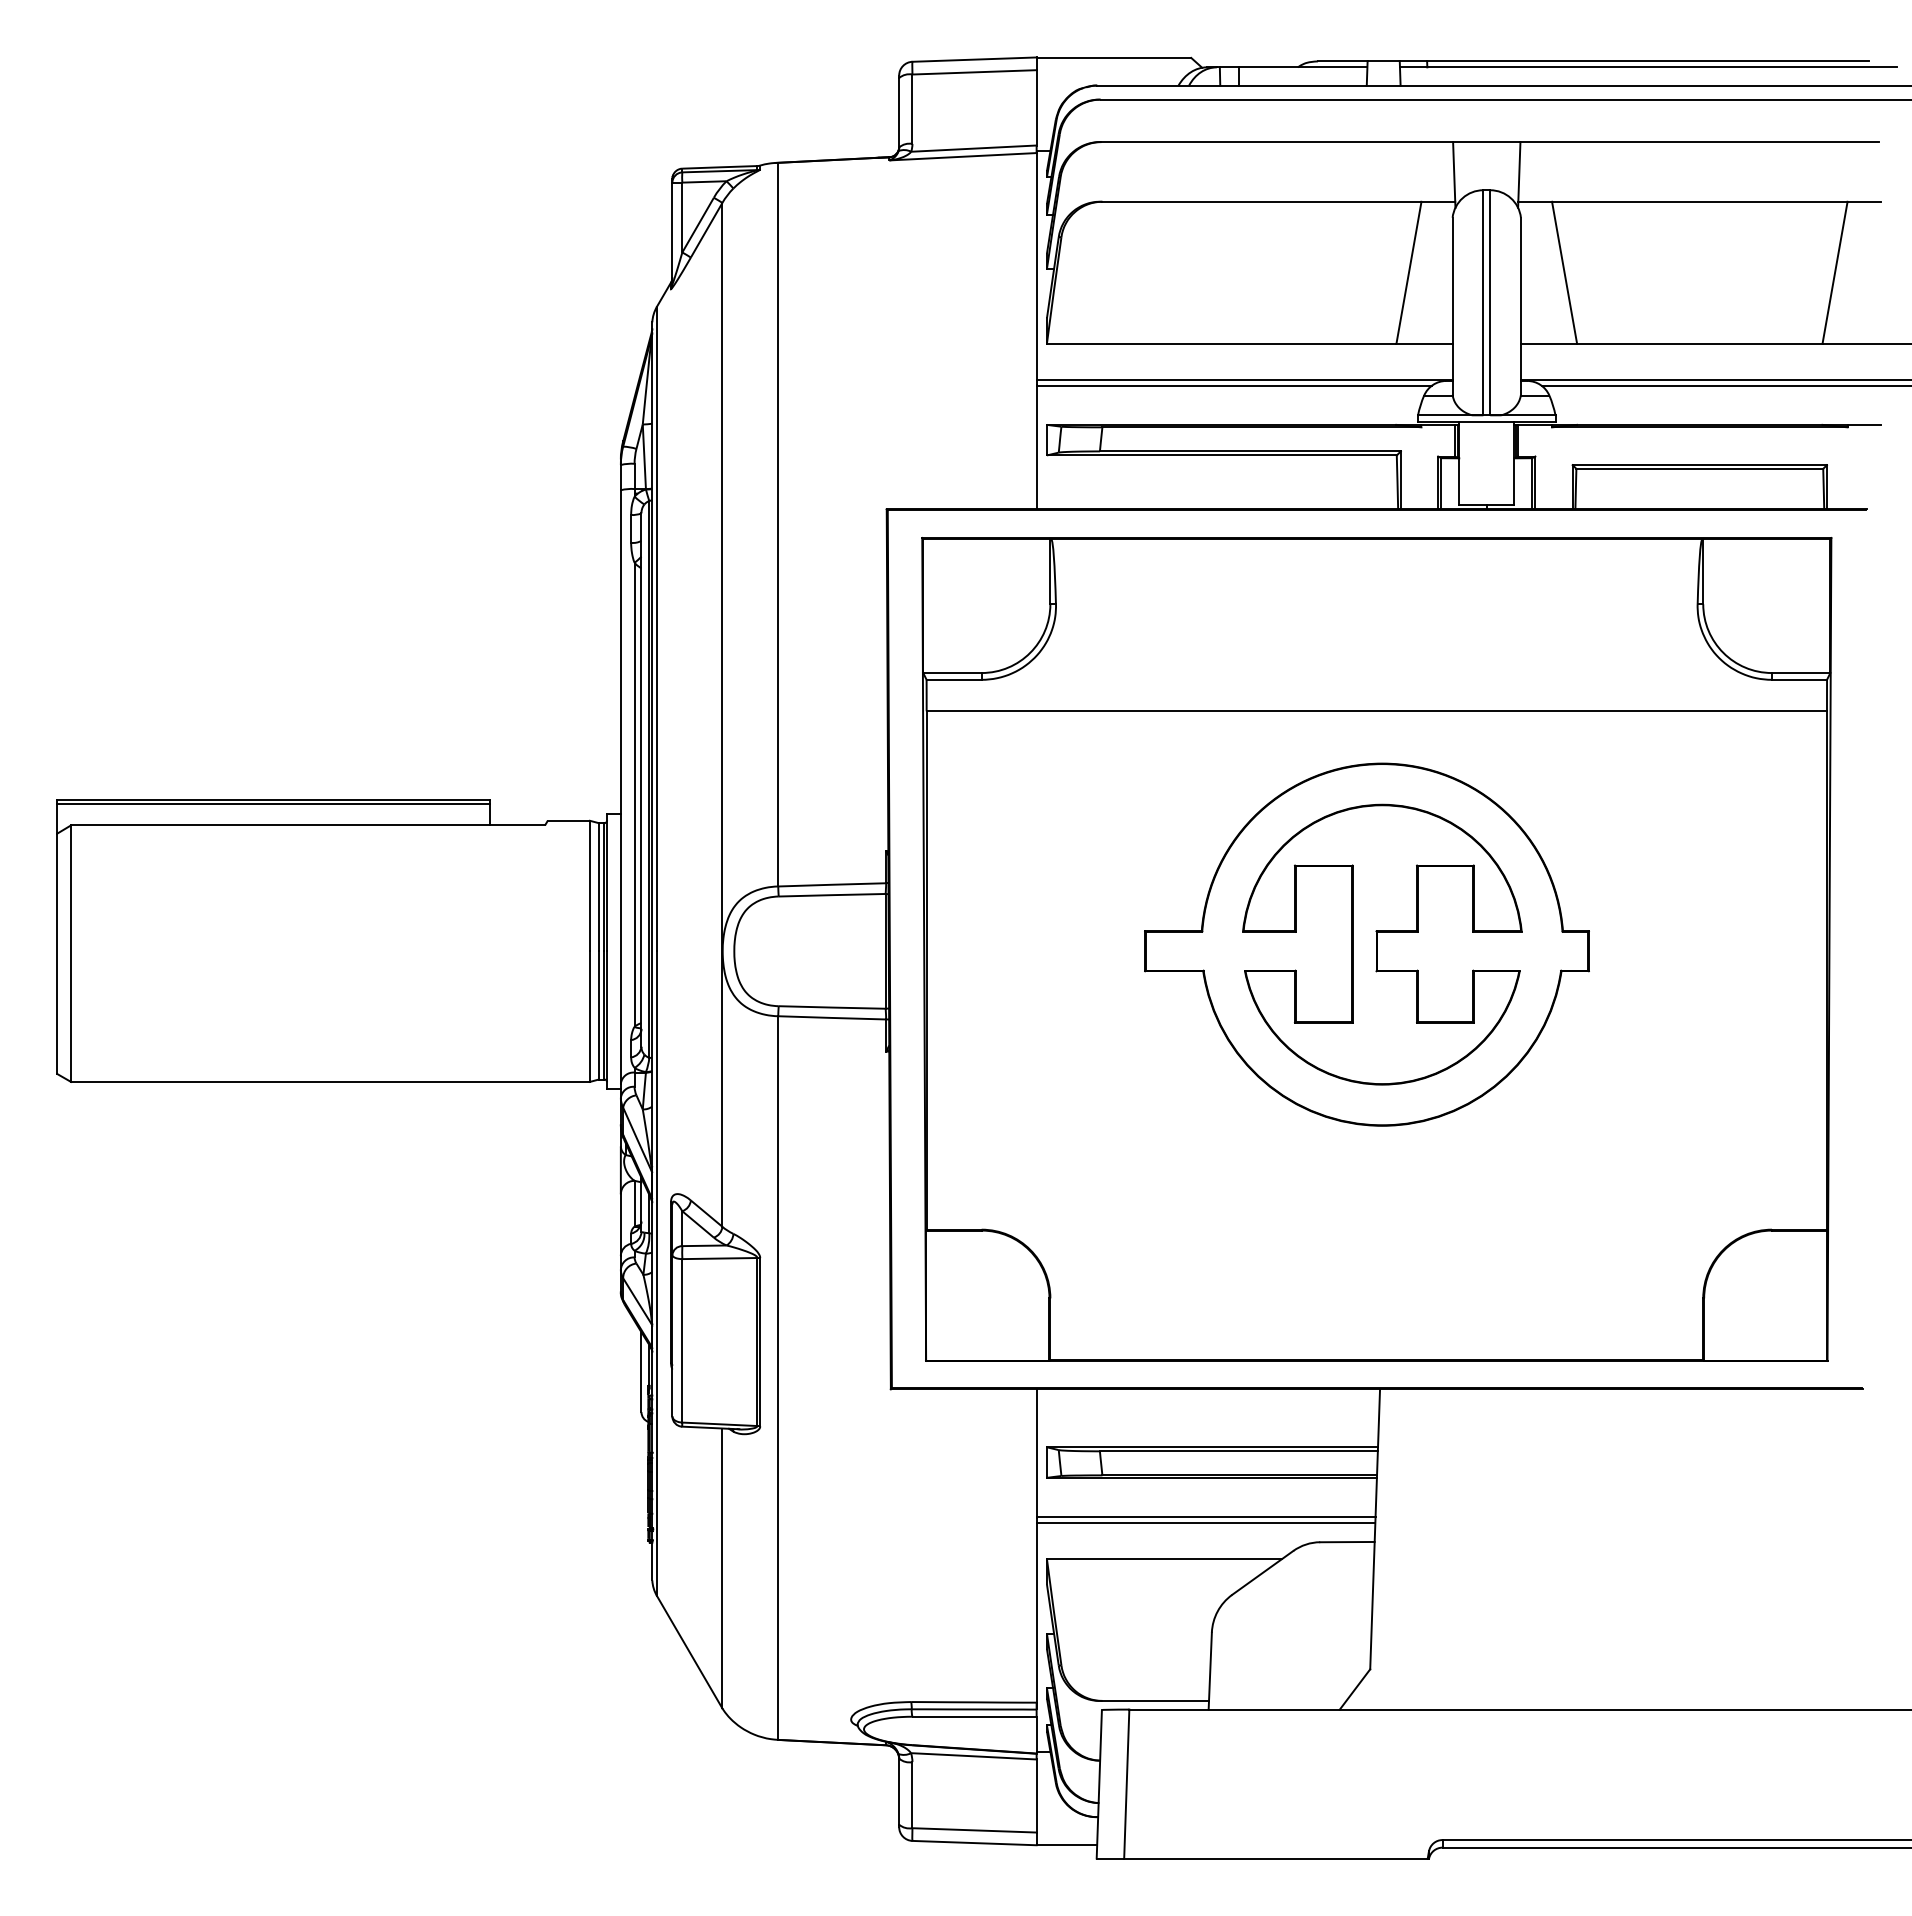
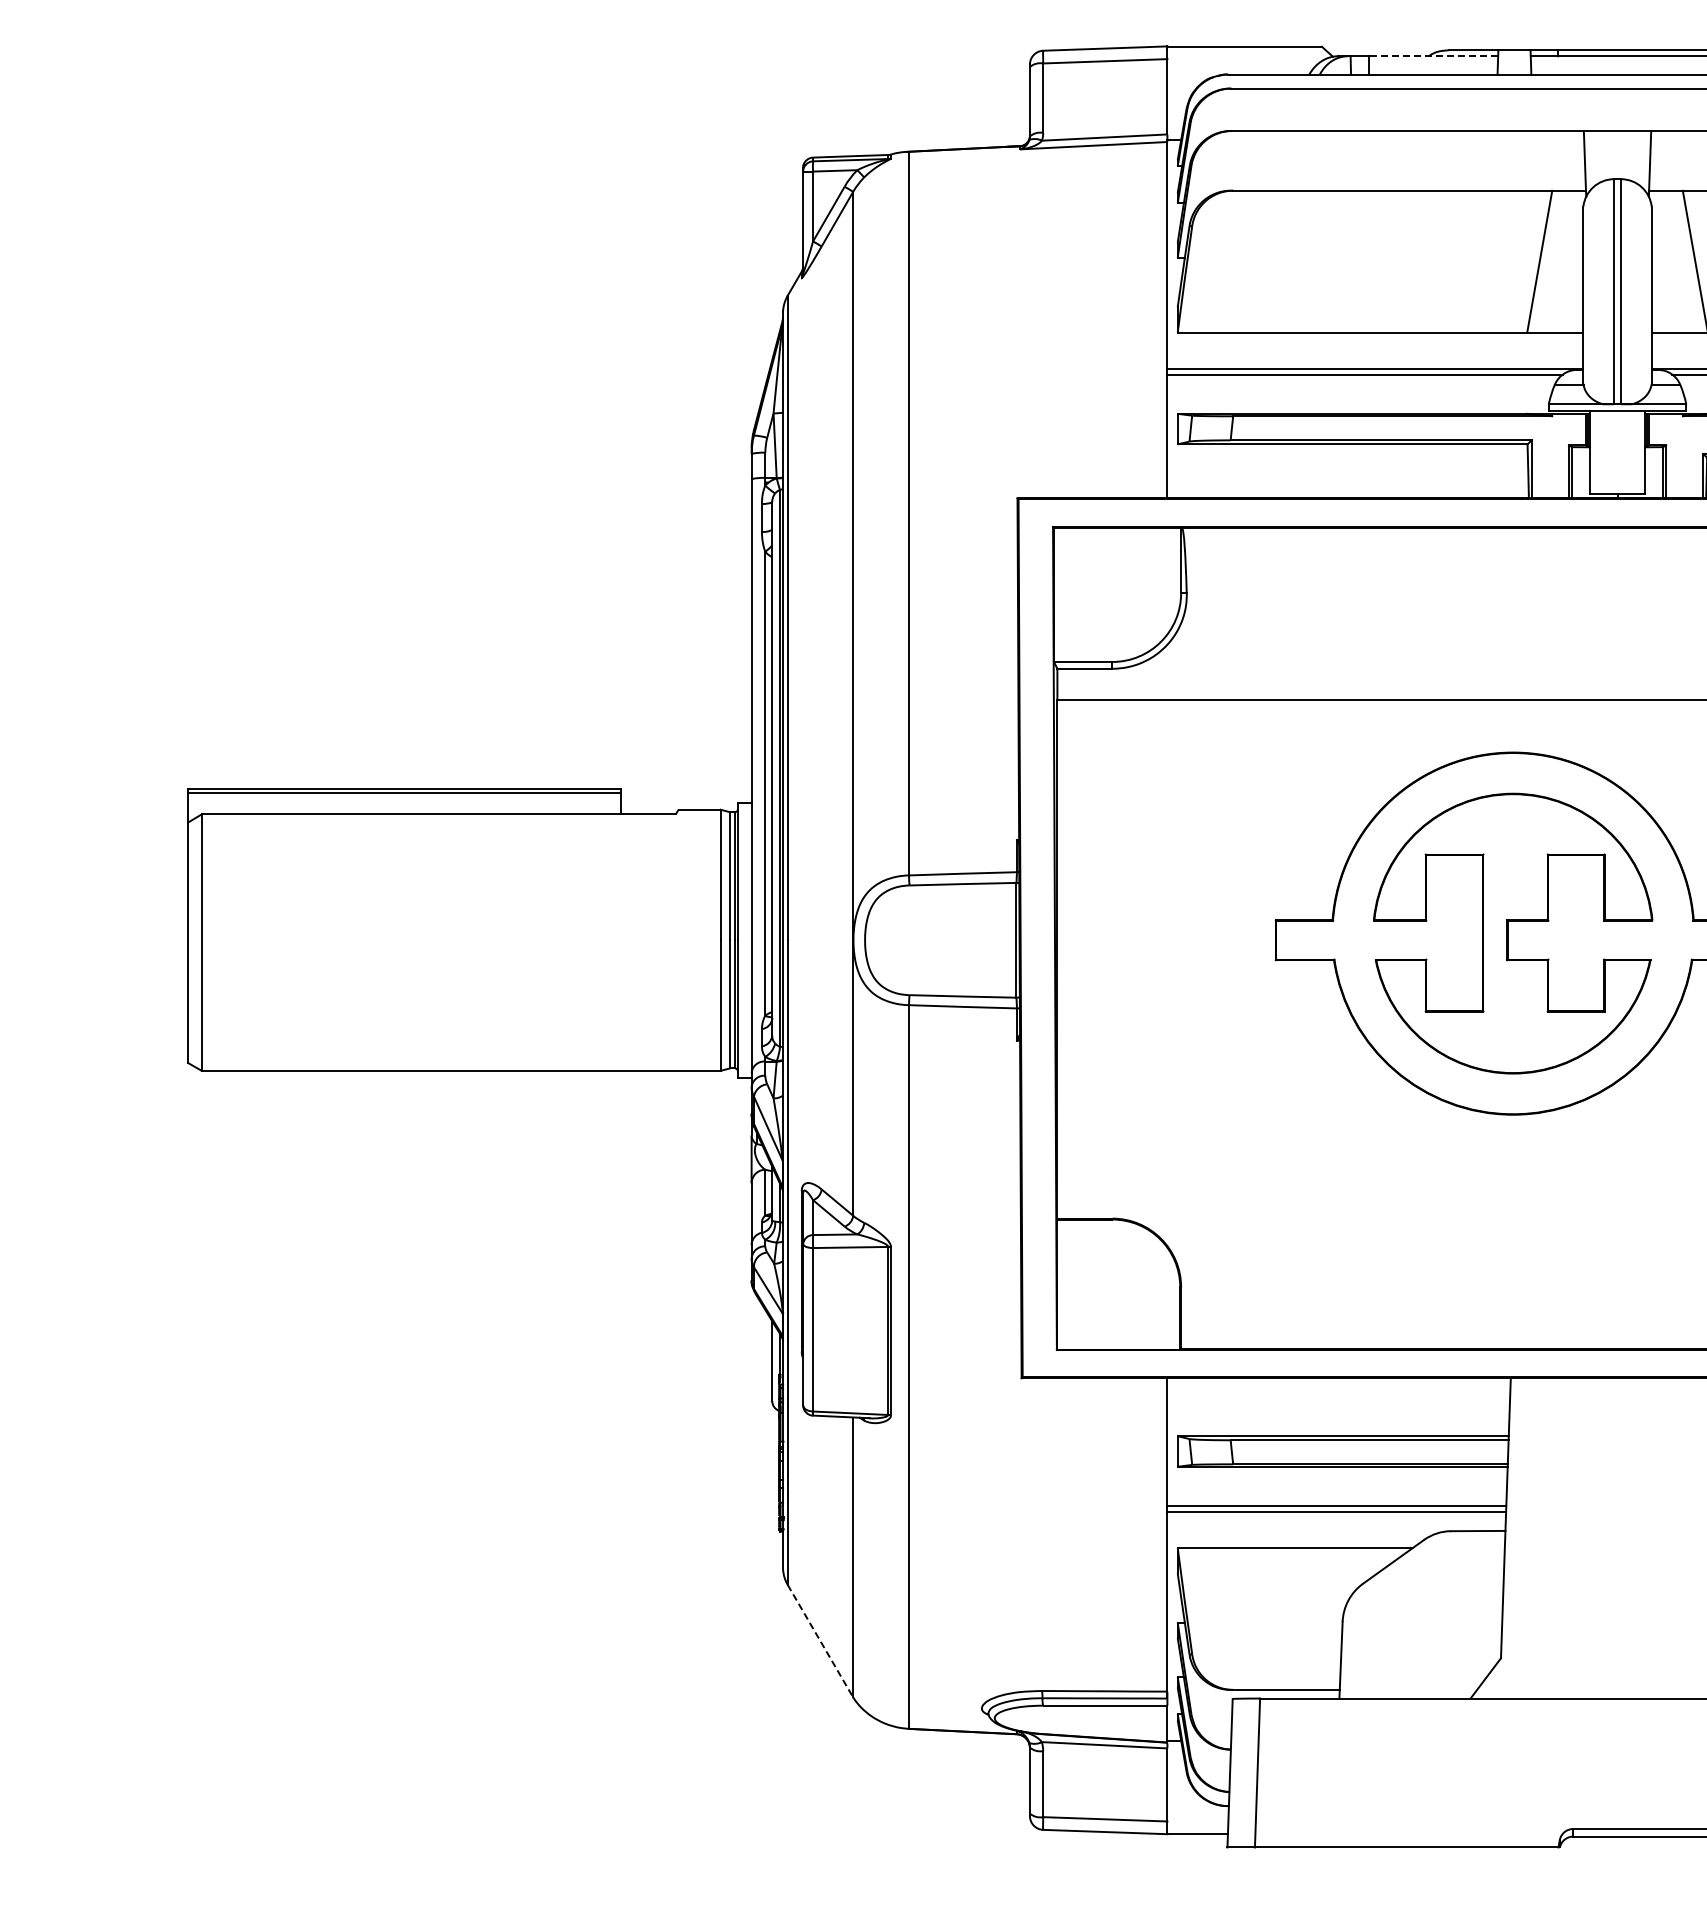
line: (1302, 67) -> (1433, 56), solid -> dashed
line: (689, 1652) -> (820, 1641), solid -> dashed

